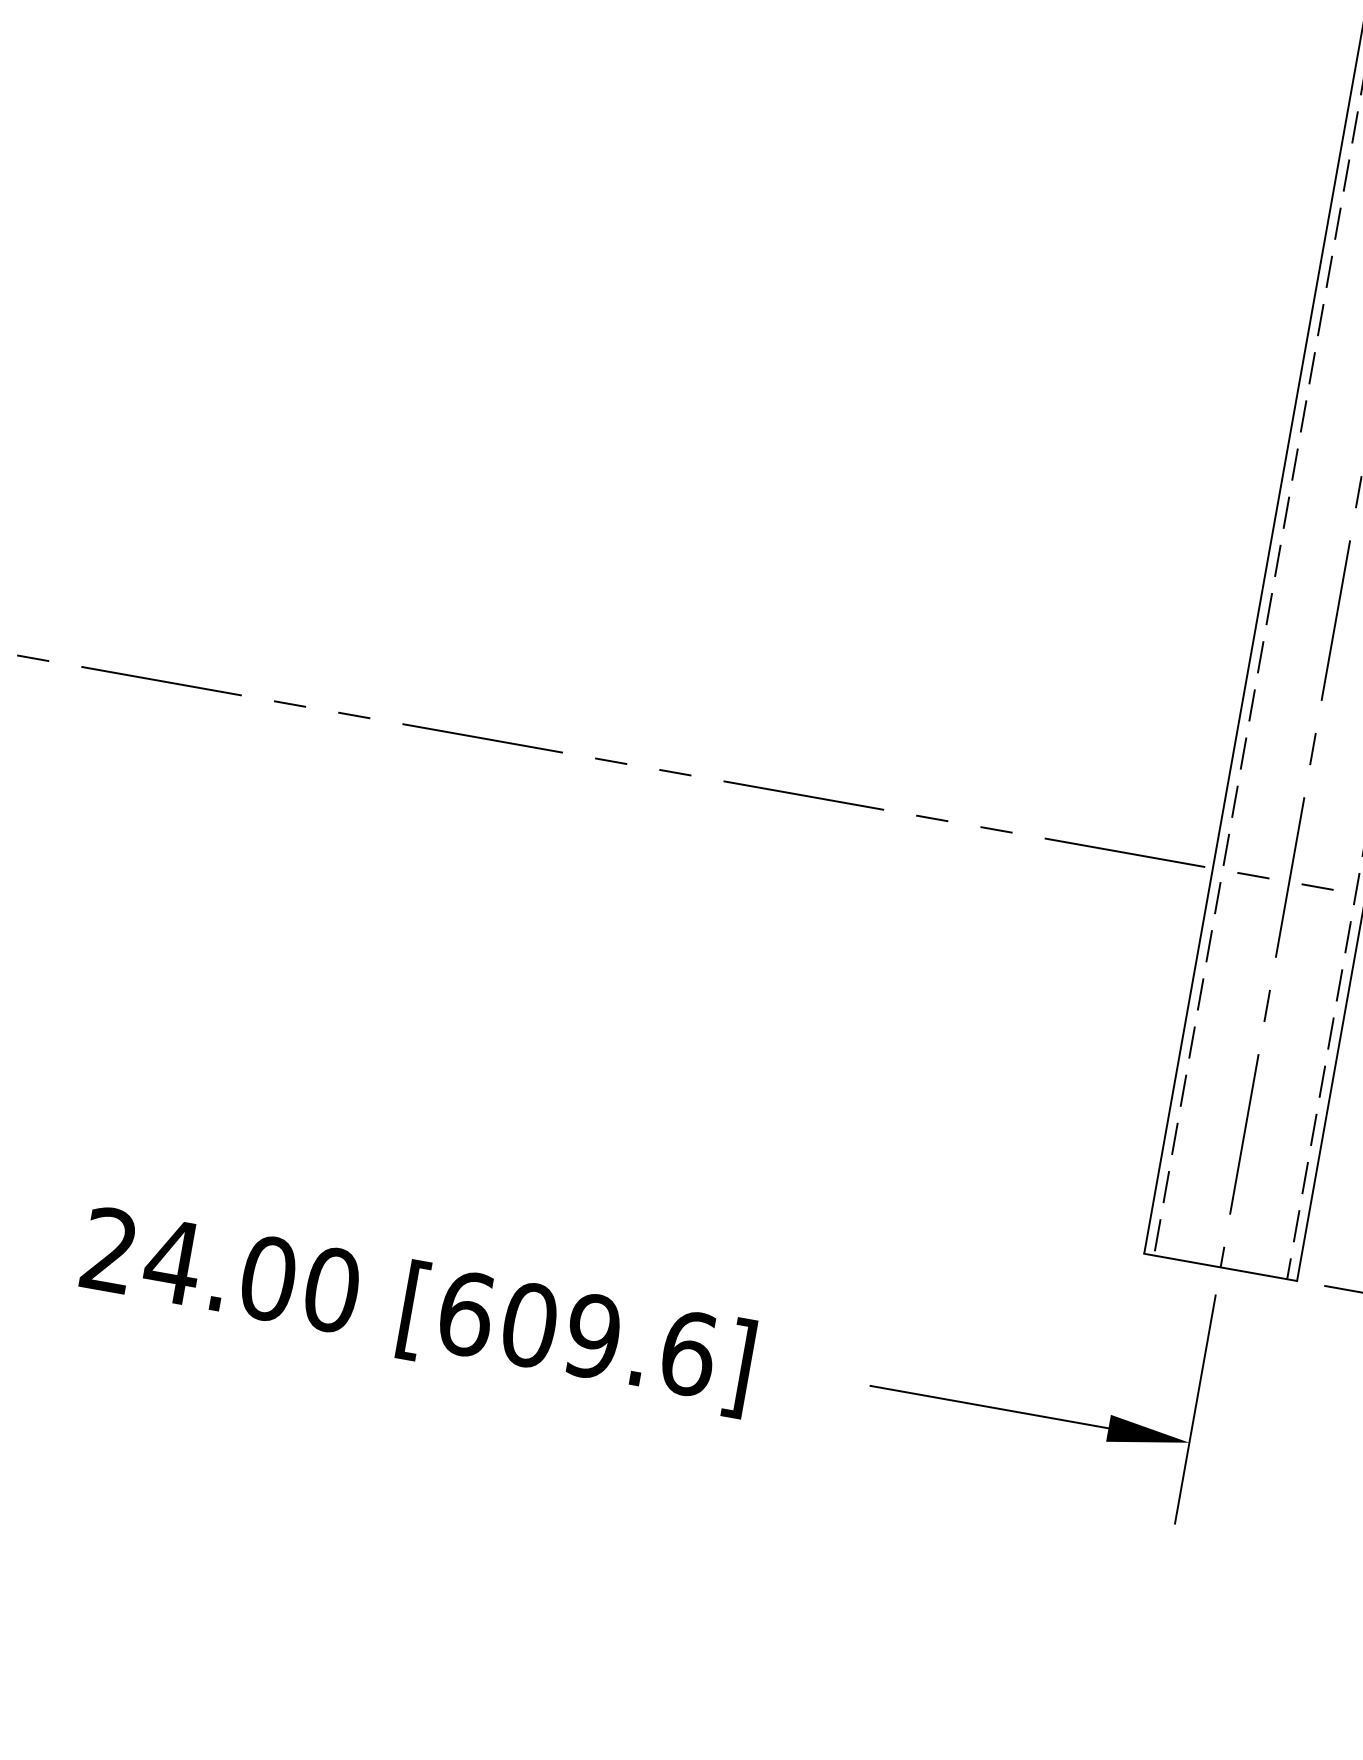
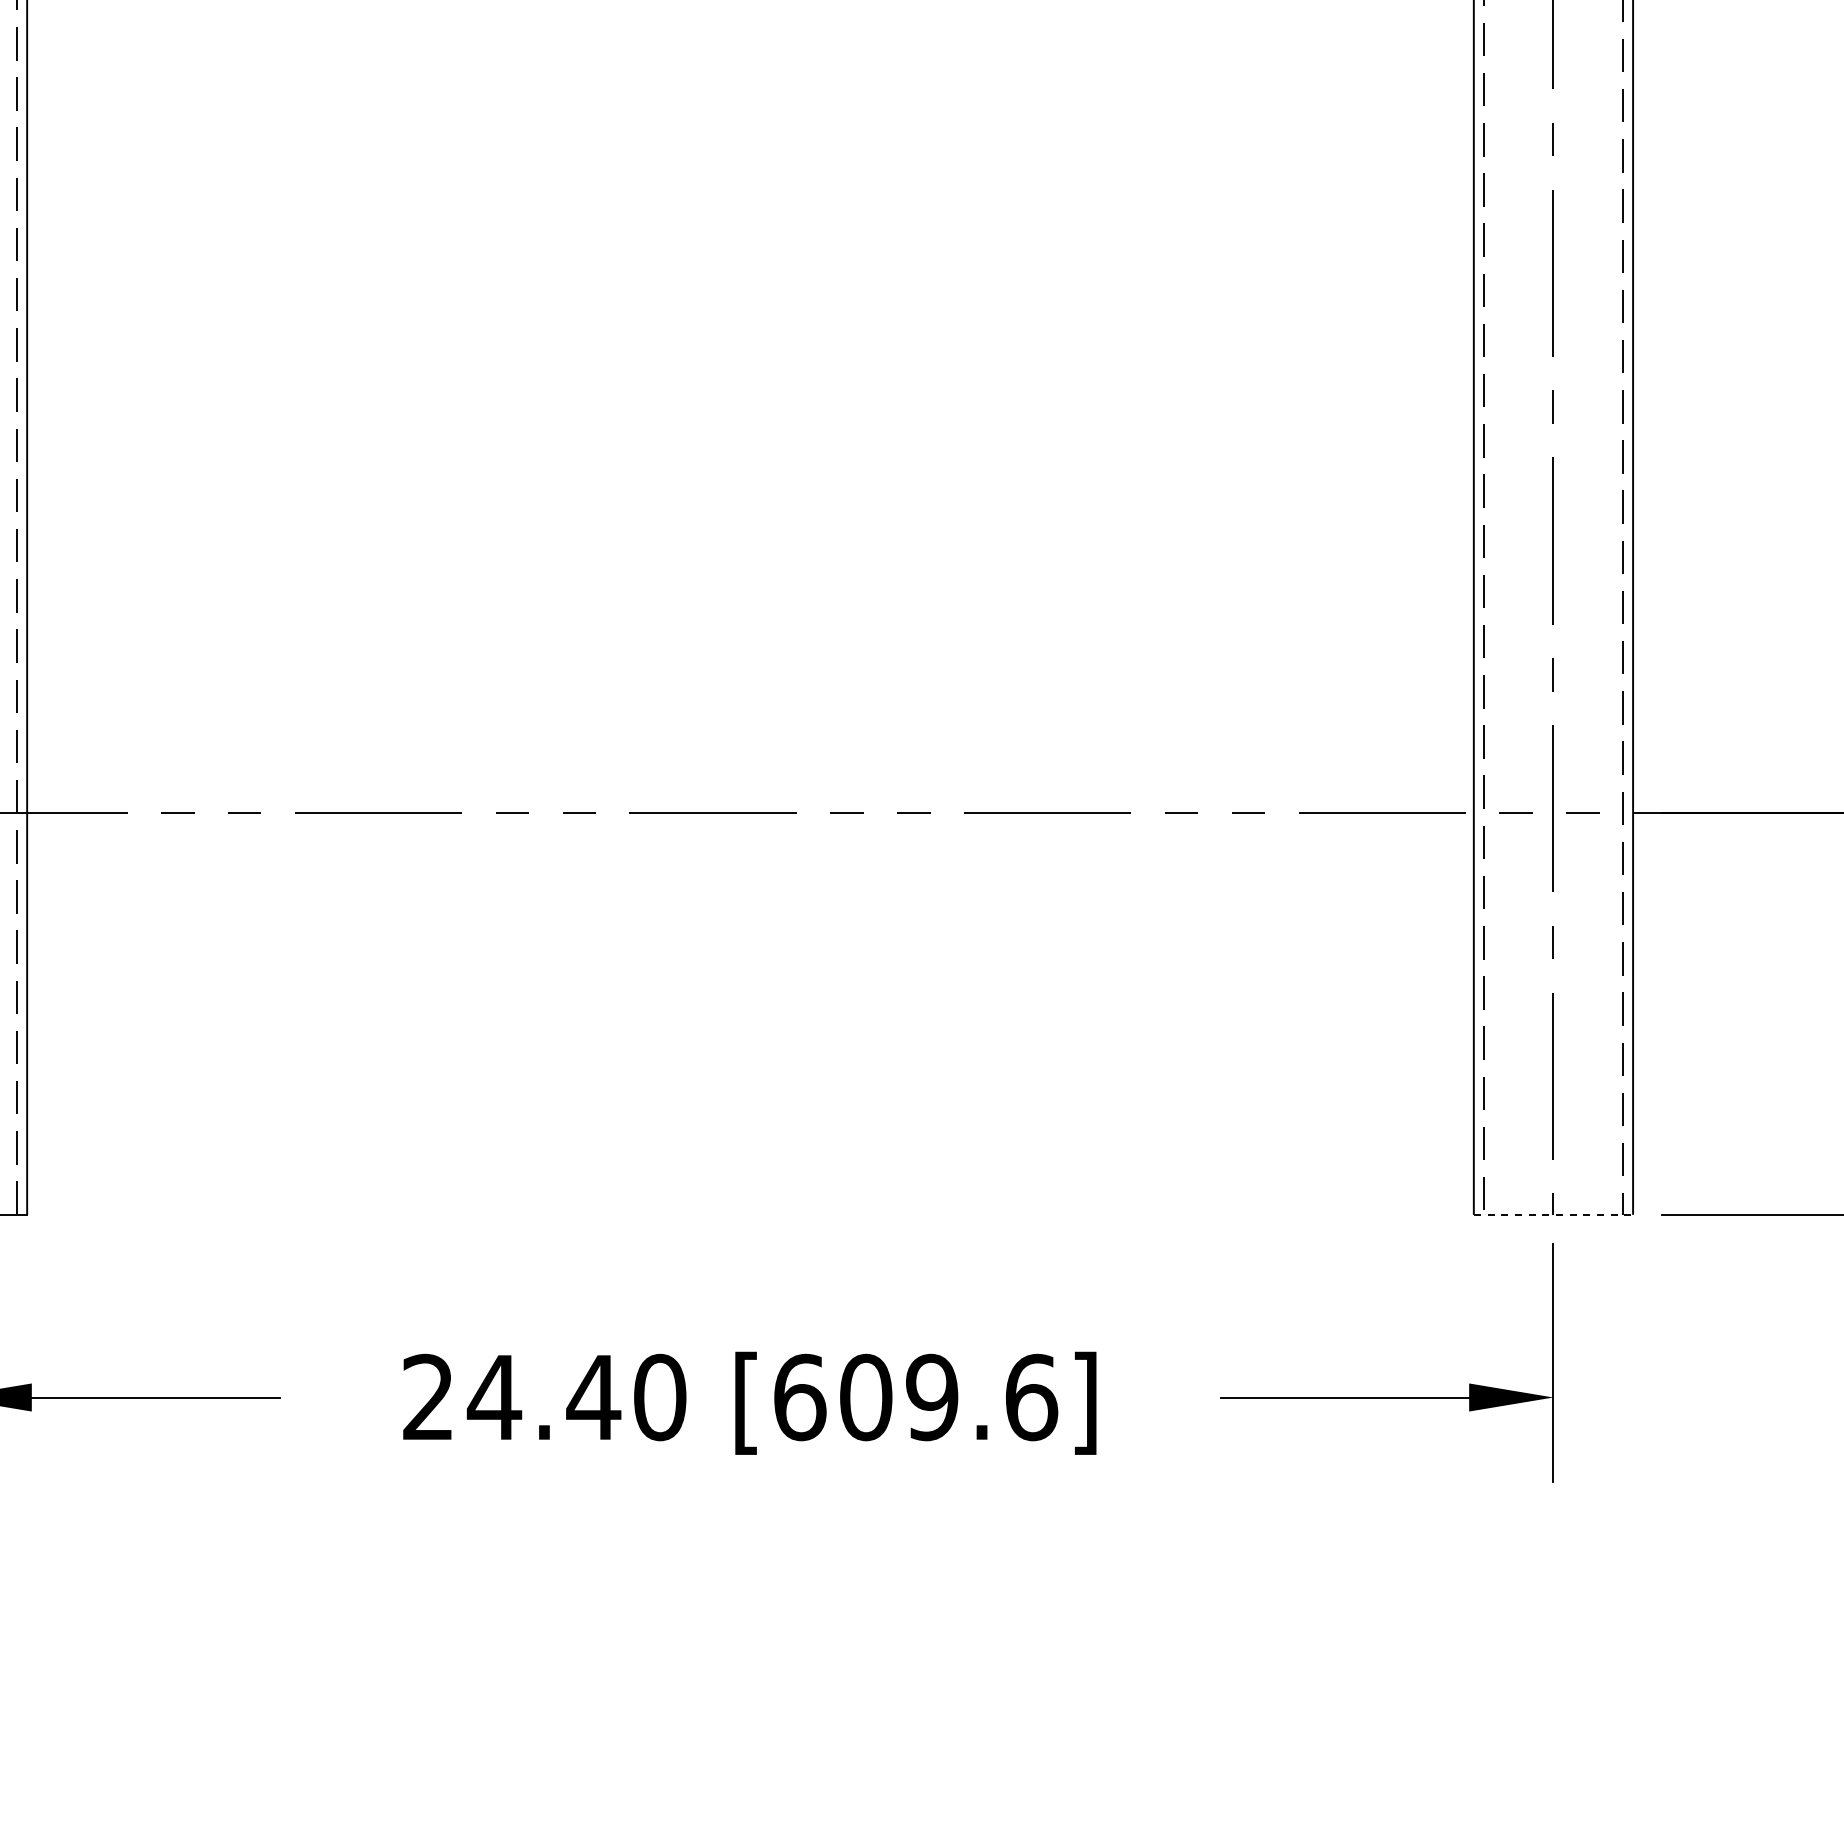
line: (1220, 1267) -> (1553, 1214), solid -> dashed
text: (268, 1278) -> (593, 1397), 24.00 -> 24.40

